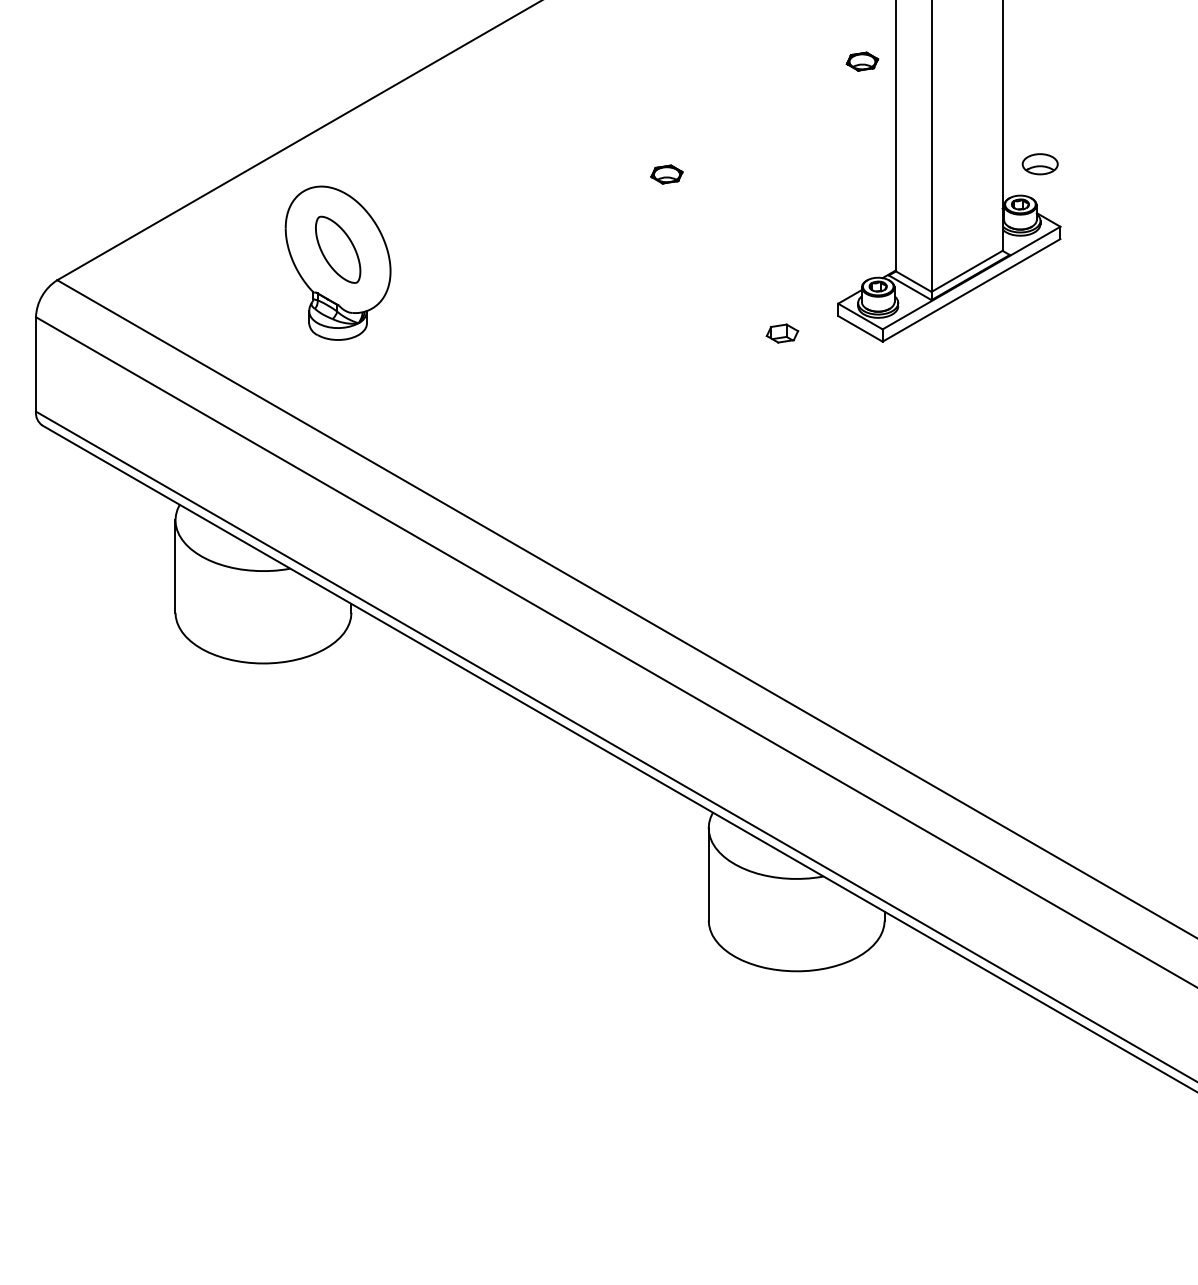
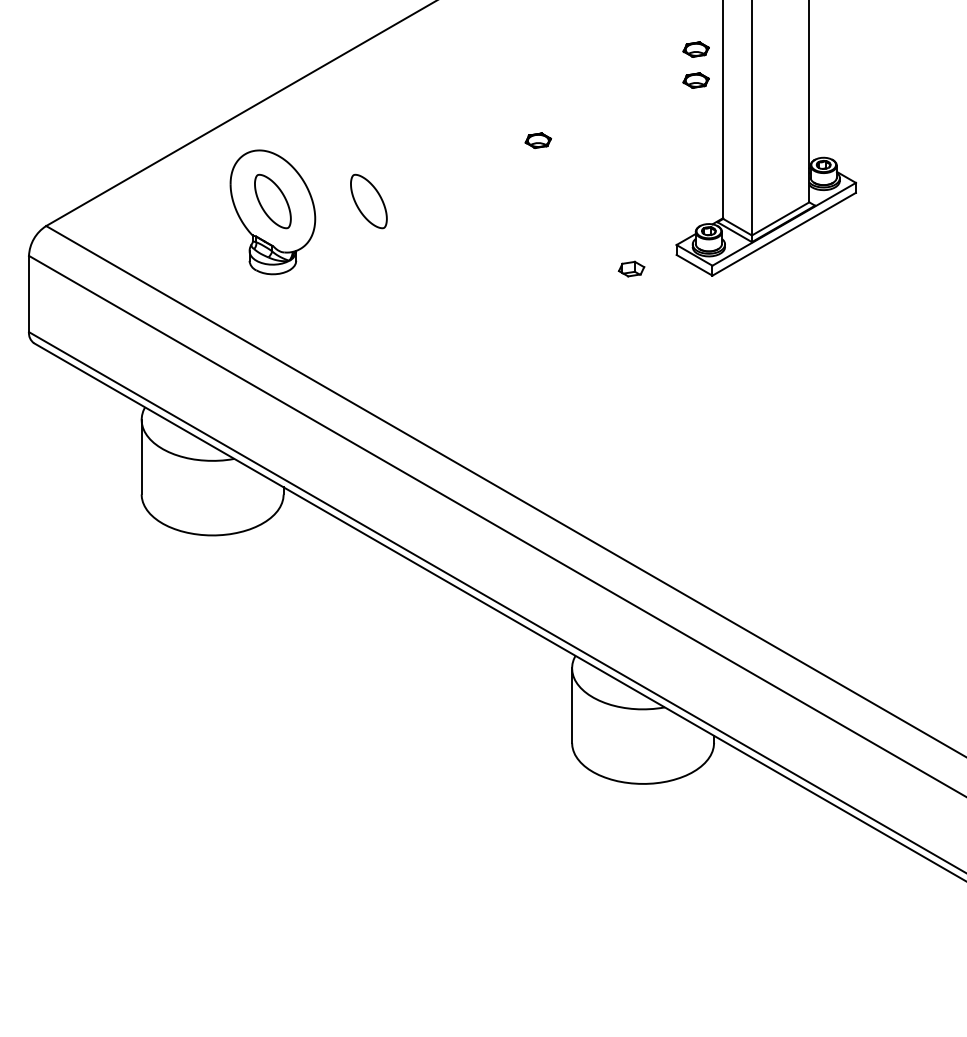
part: (861, 99) -> (695, 80), added
part: (1040, 164) -> (839, 132), removed
part: (456, 249) -> (368, 201), added

